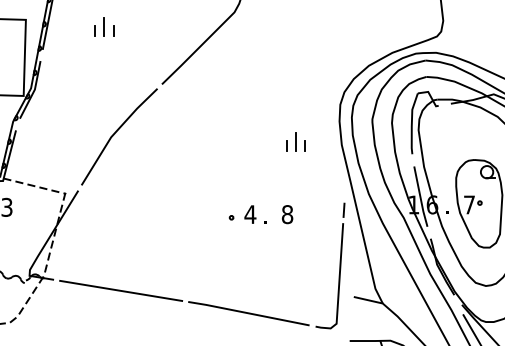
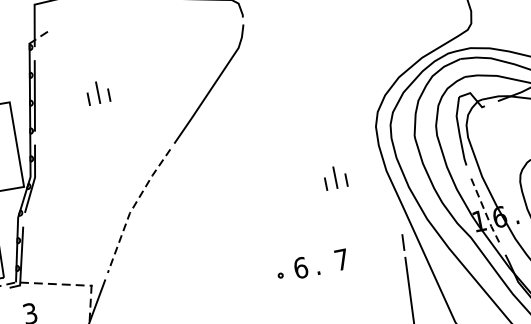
line: (114, 133) -> (132, 208), solid -> dashed
line: (420, 197) -> (485, 211), solid -> dashed
text: (250, 214) -> (300, 267), 4 -> 6
text: (287, 214) -> (341, 259), 8 -> 7

